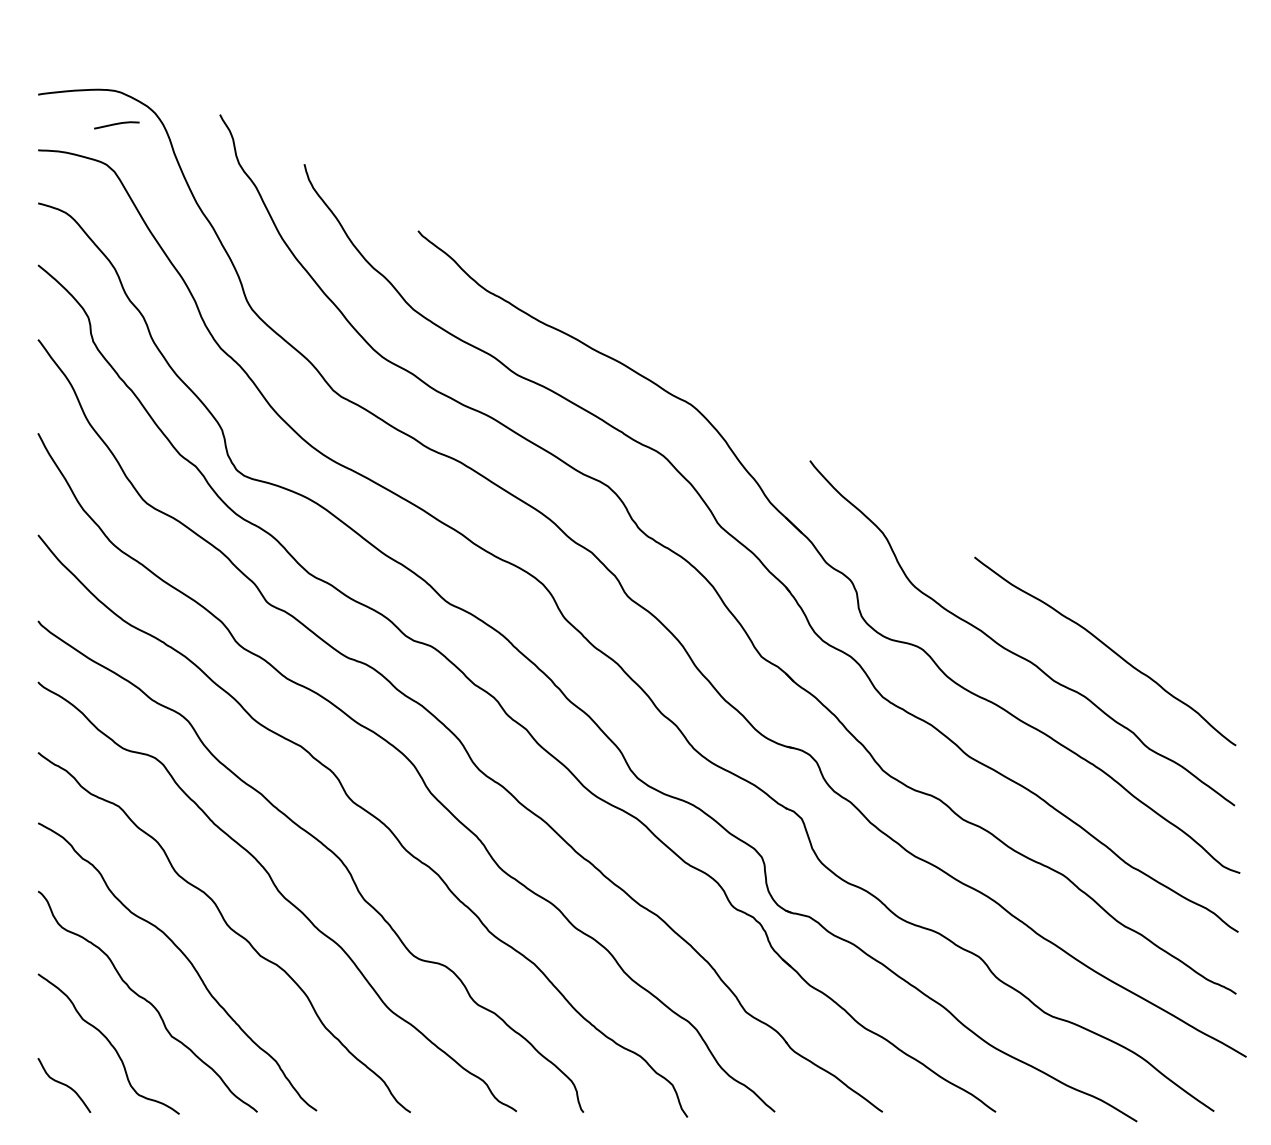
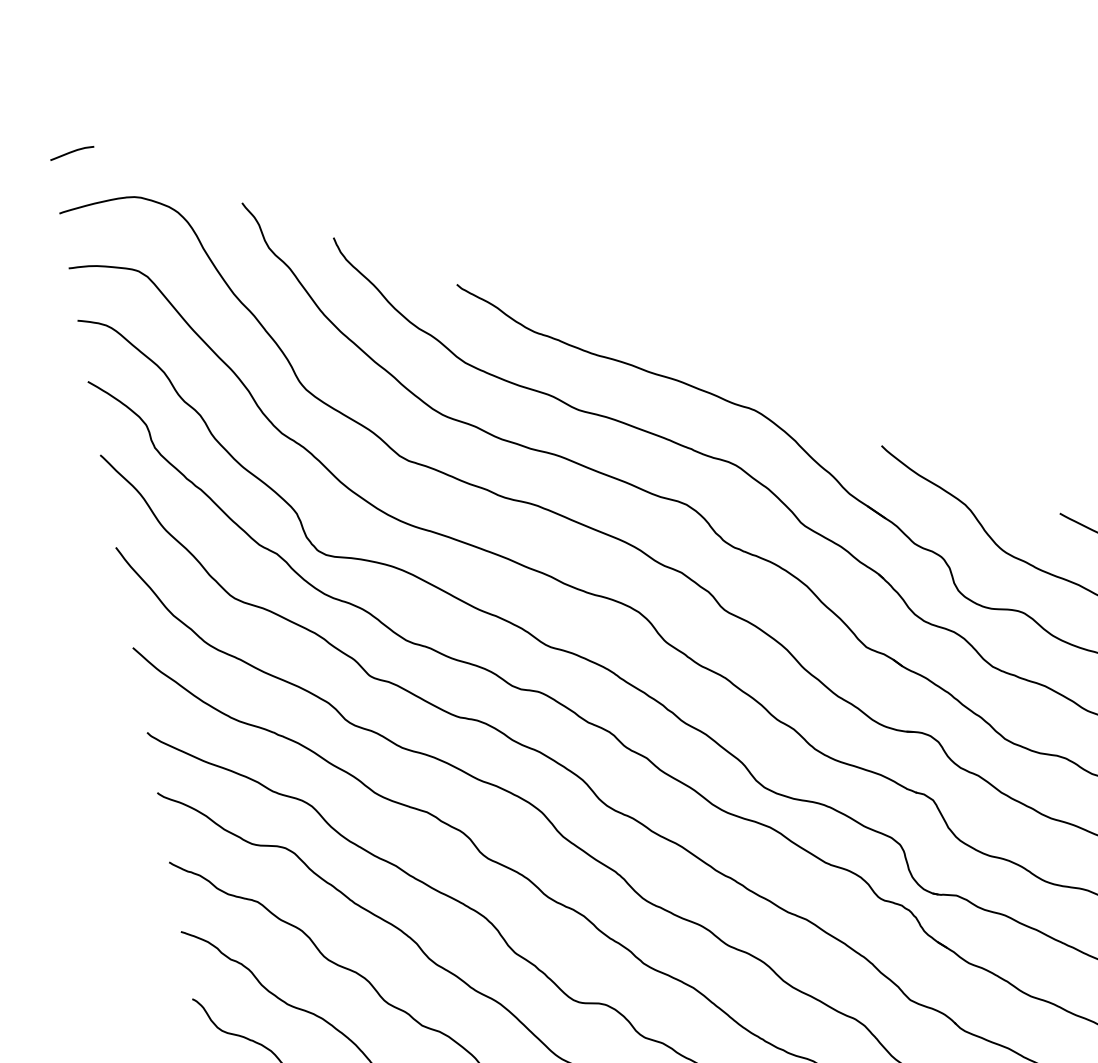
curve: (116, 124) -> (71, 152), moved

